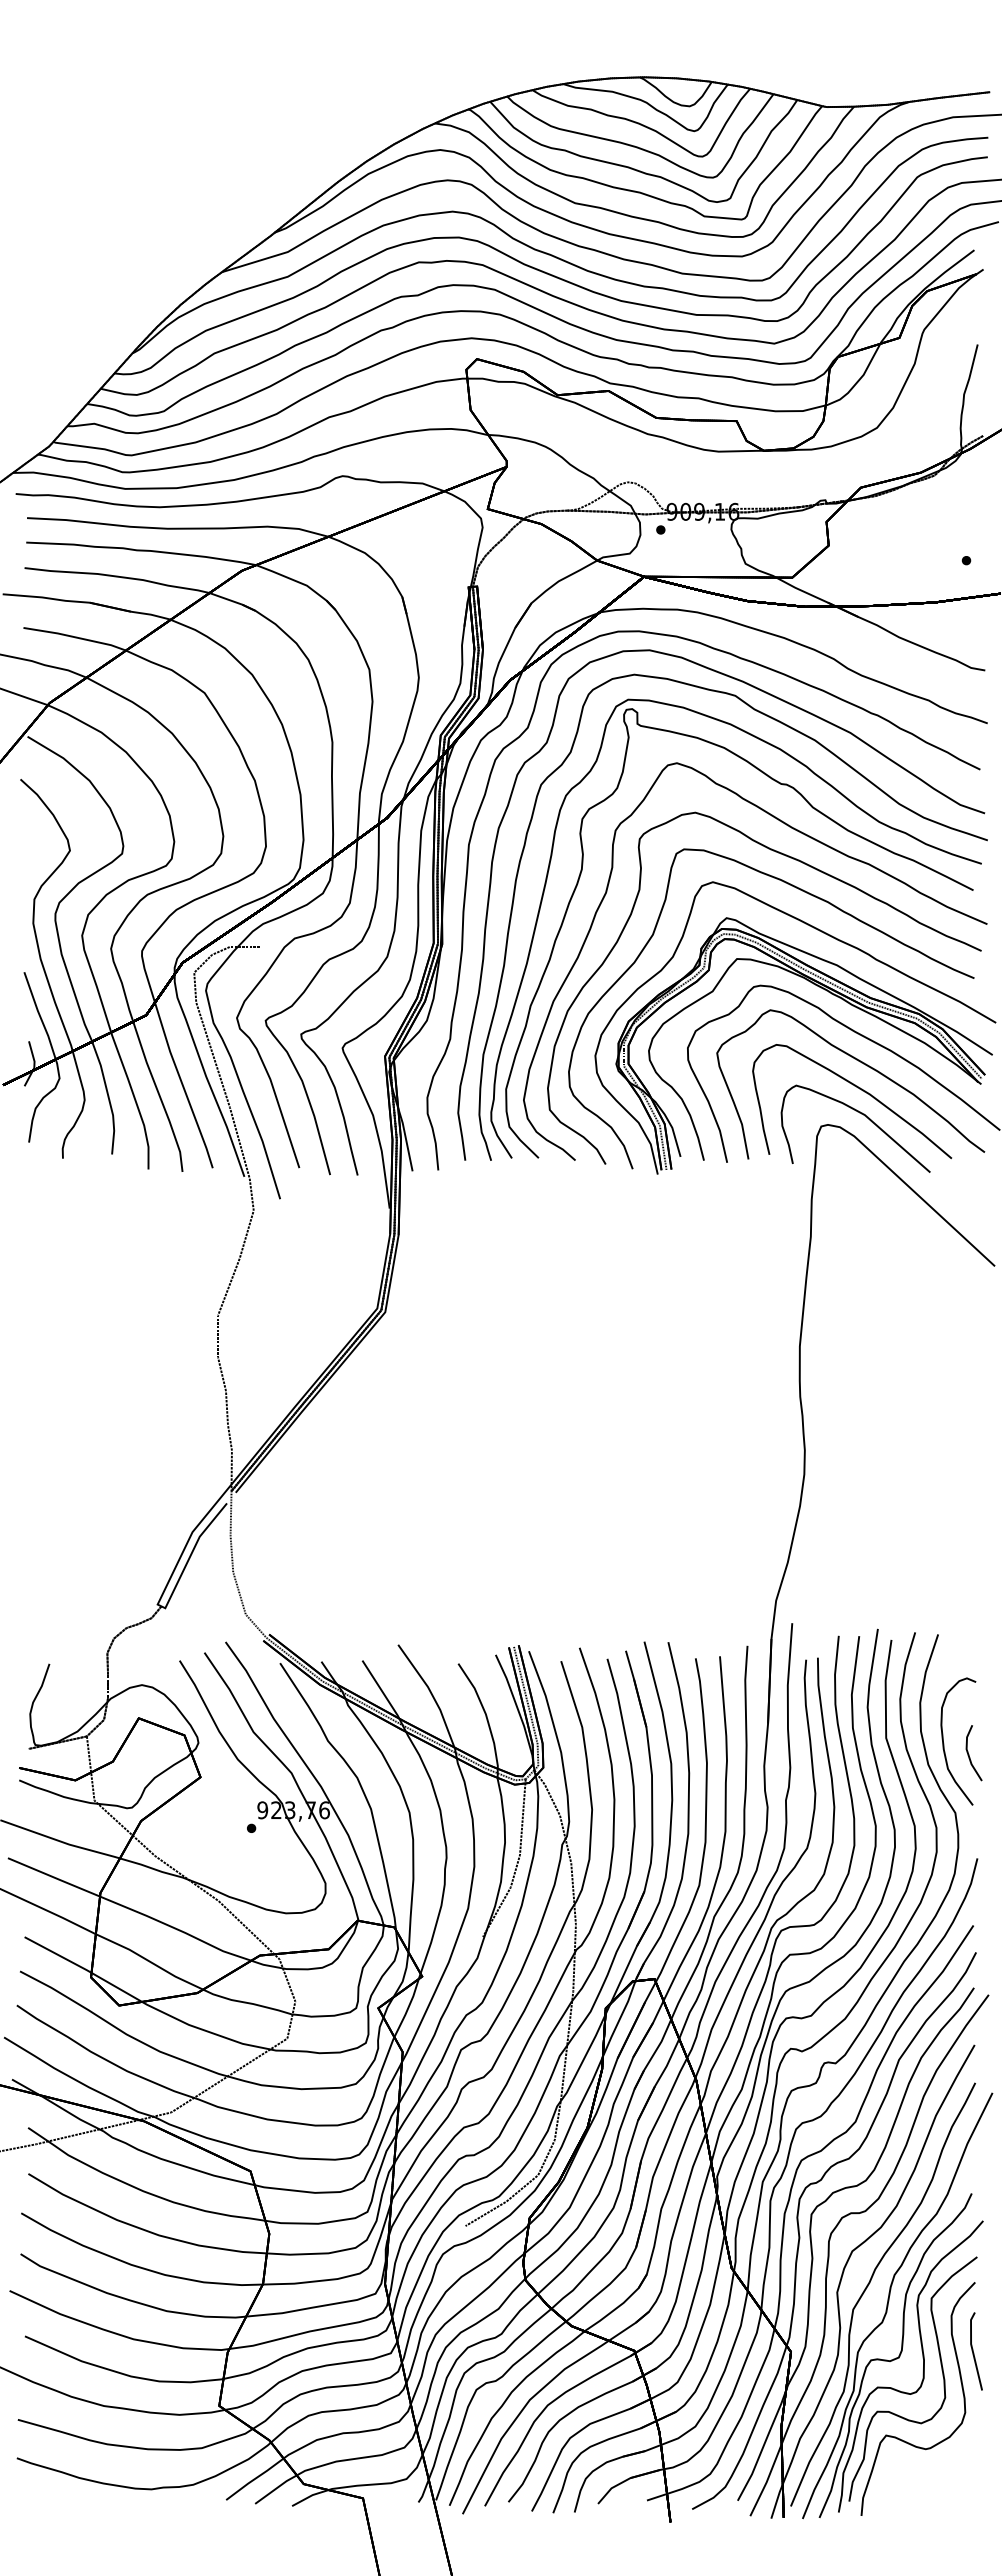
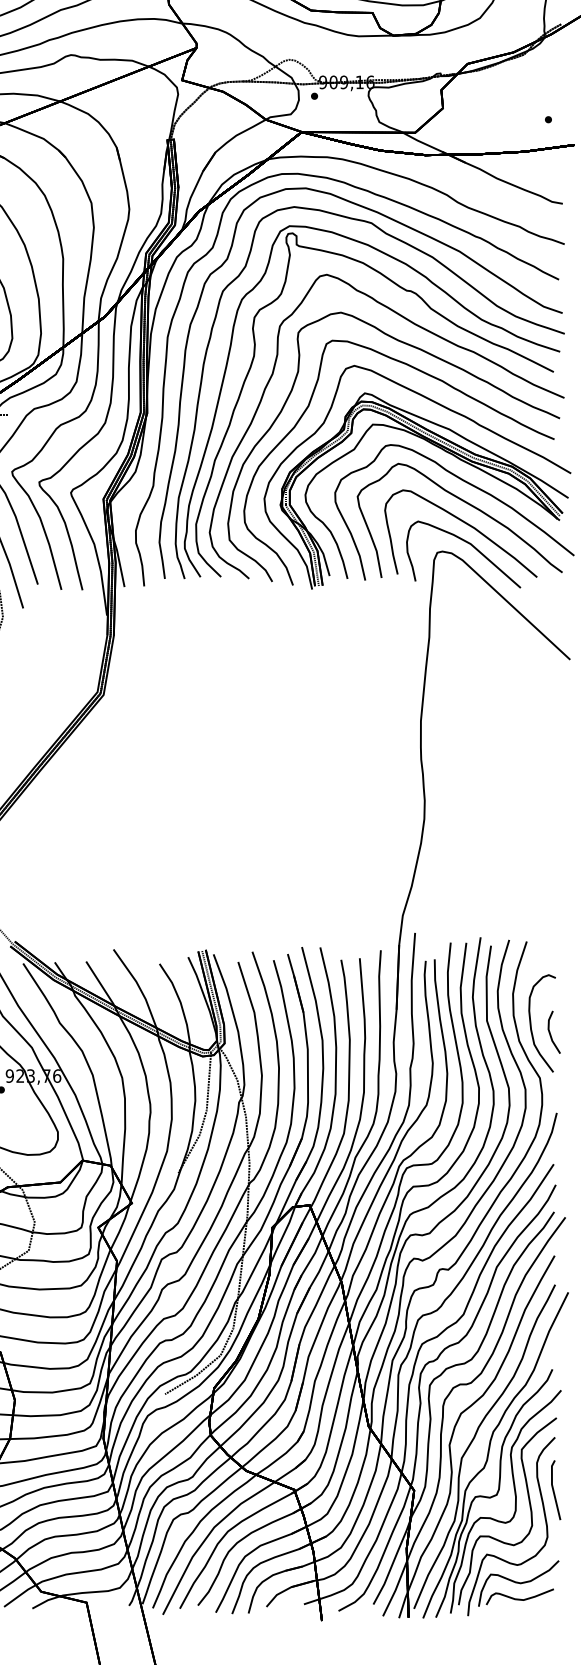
part: (927, 2473) -> (518, 1583), added

